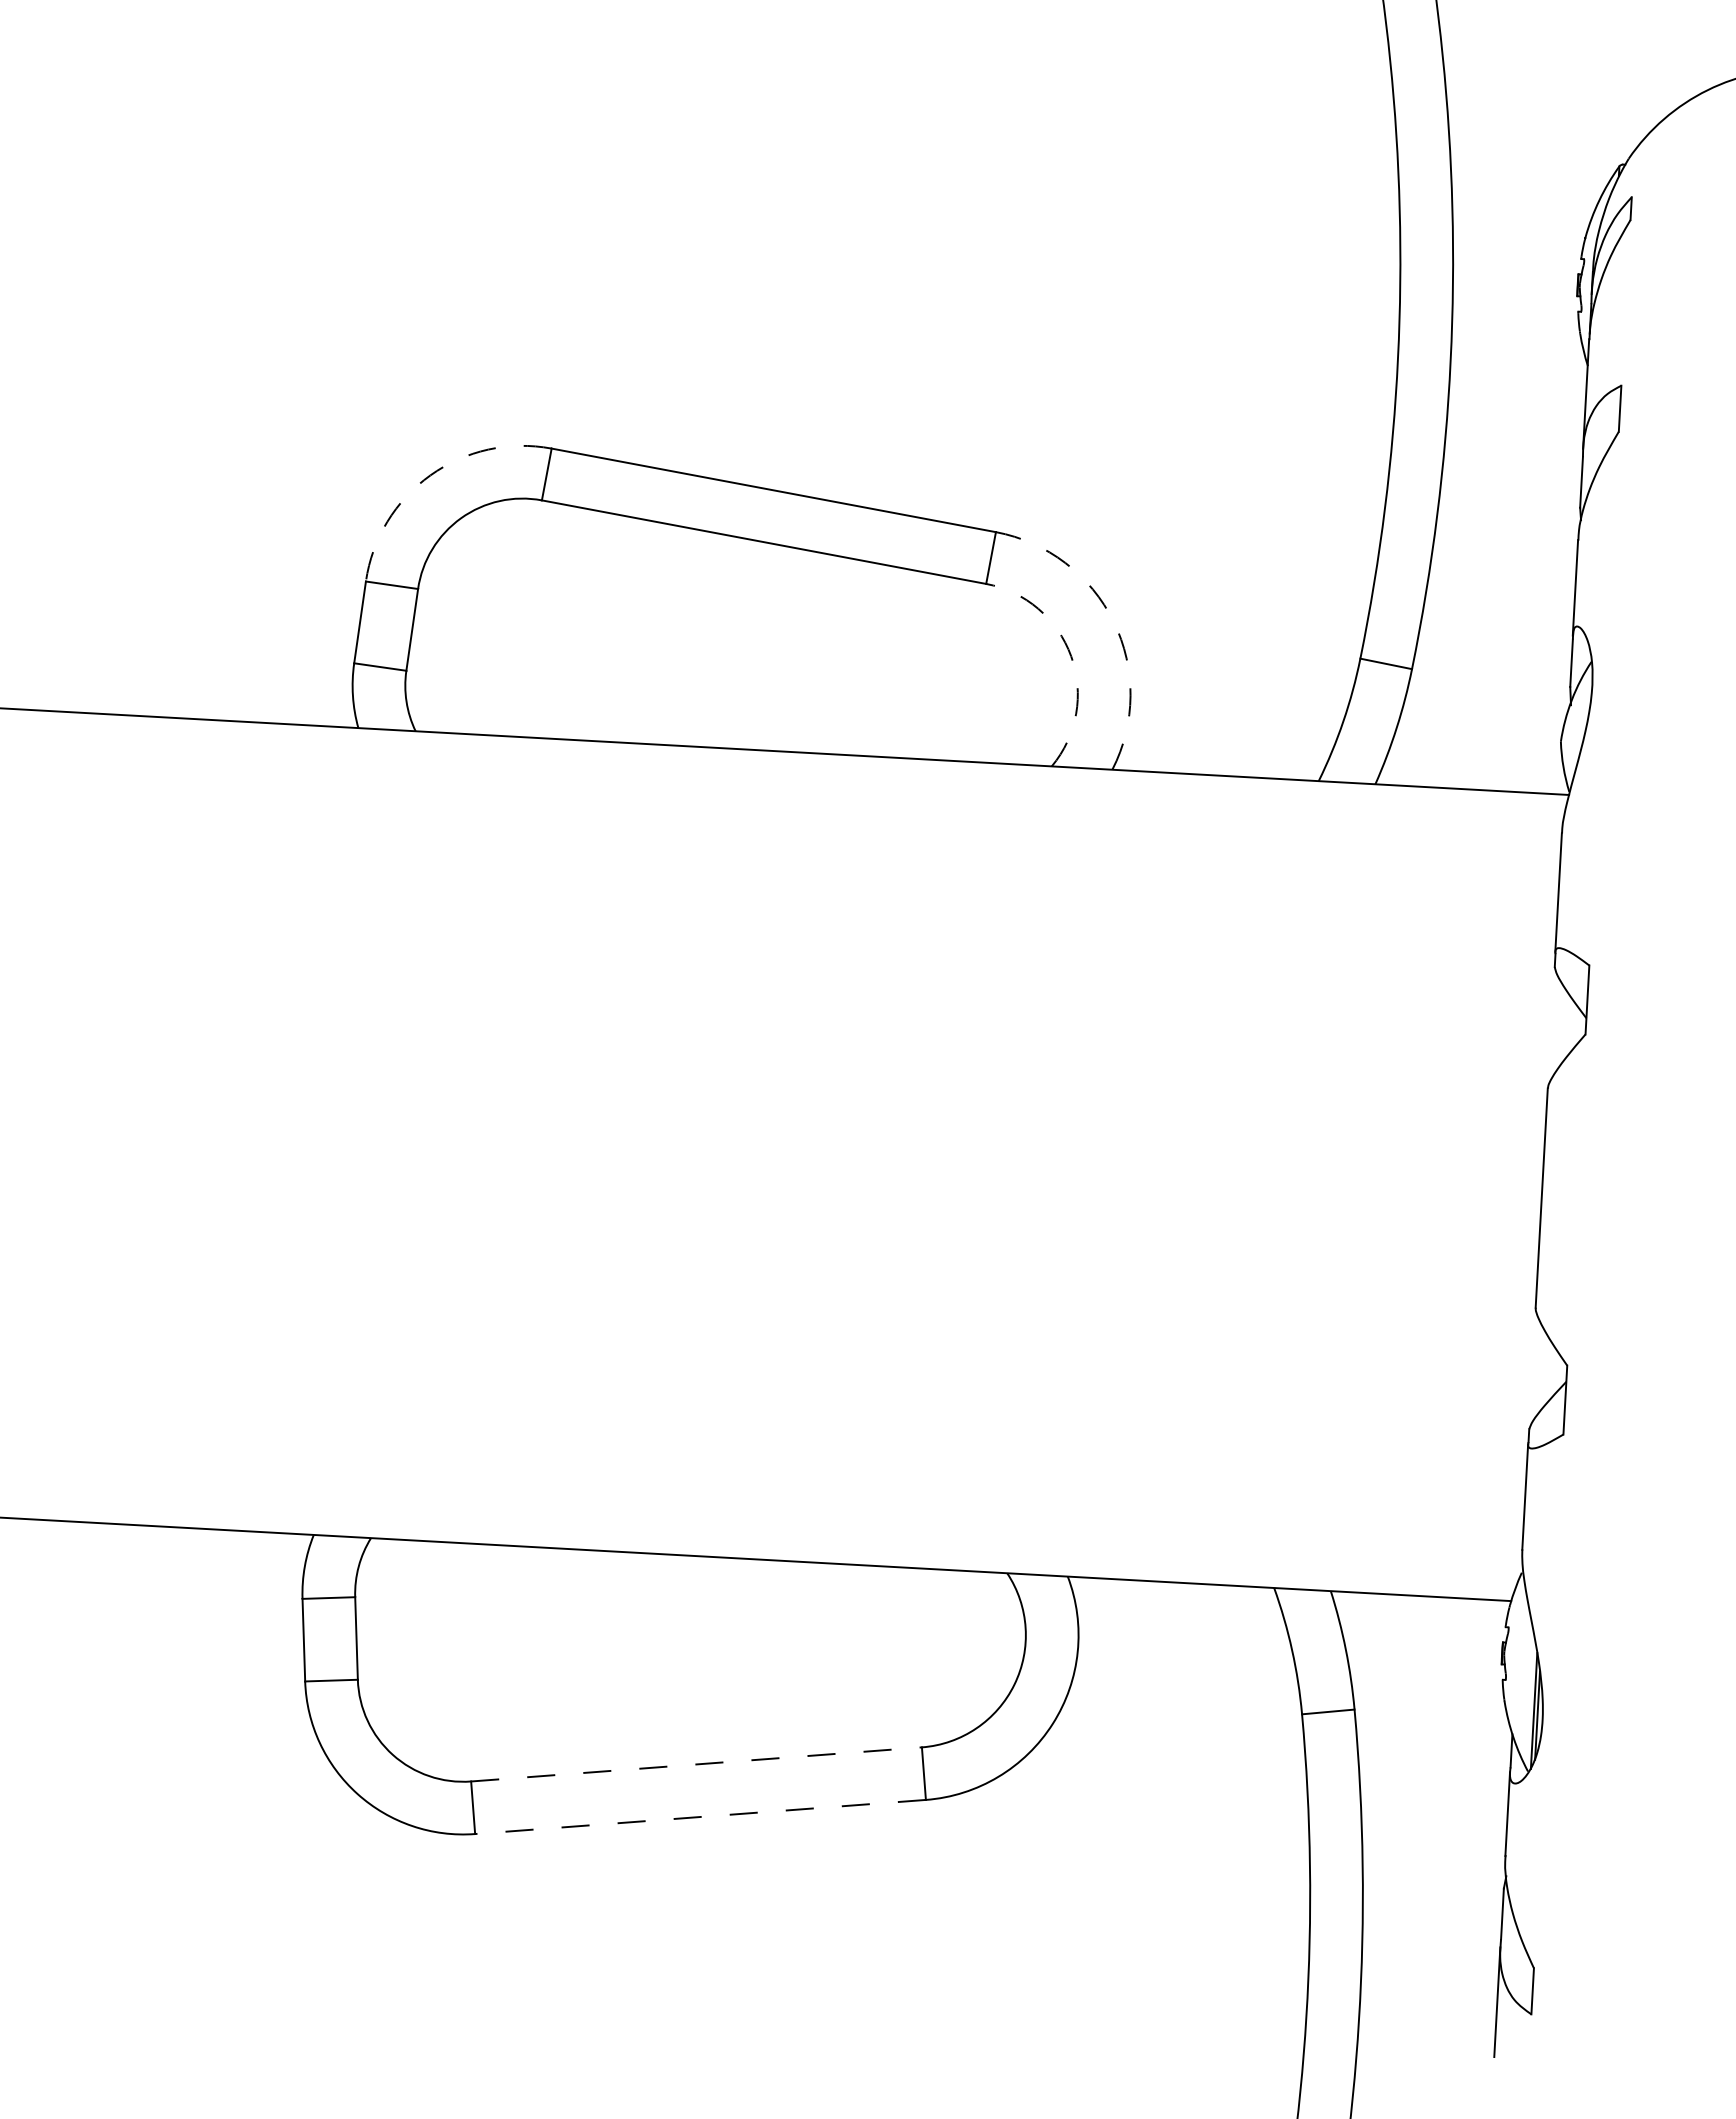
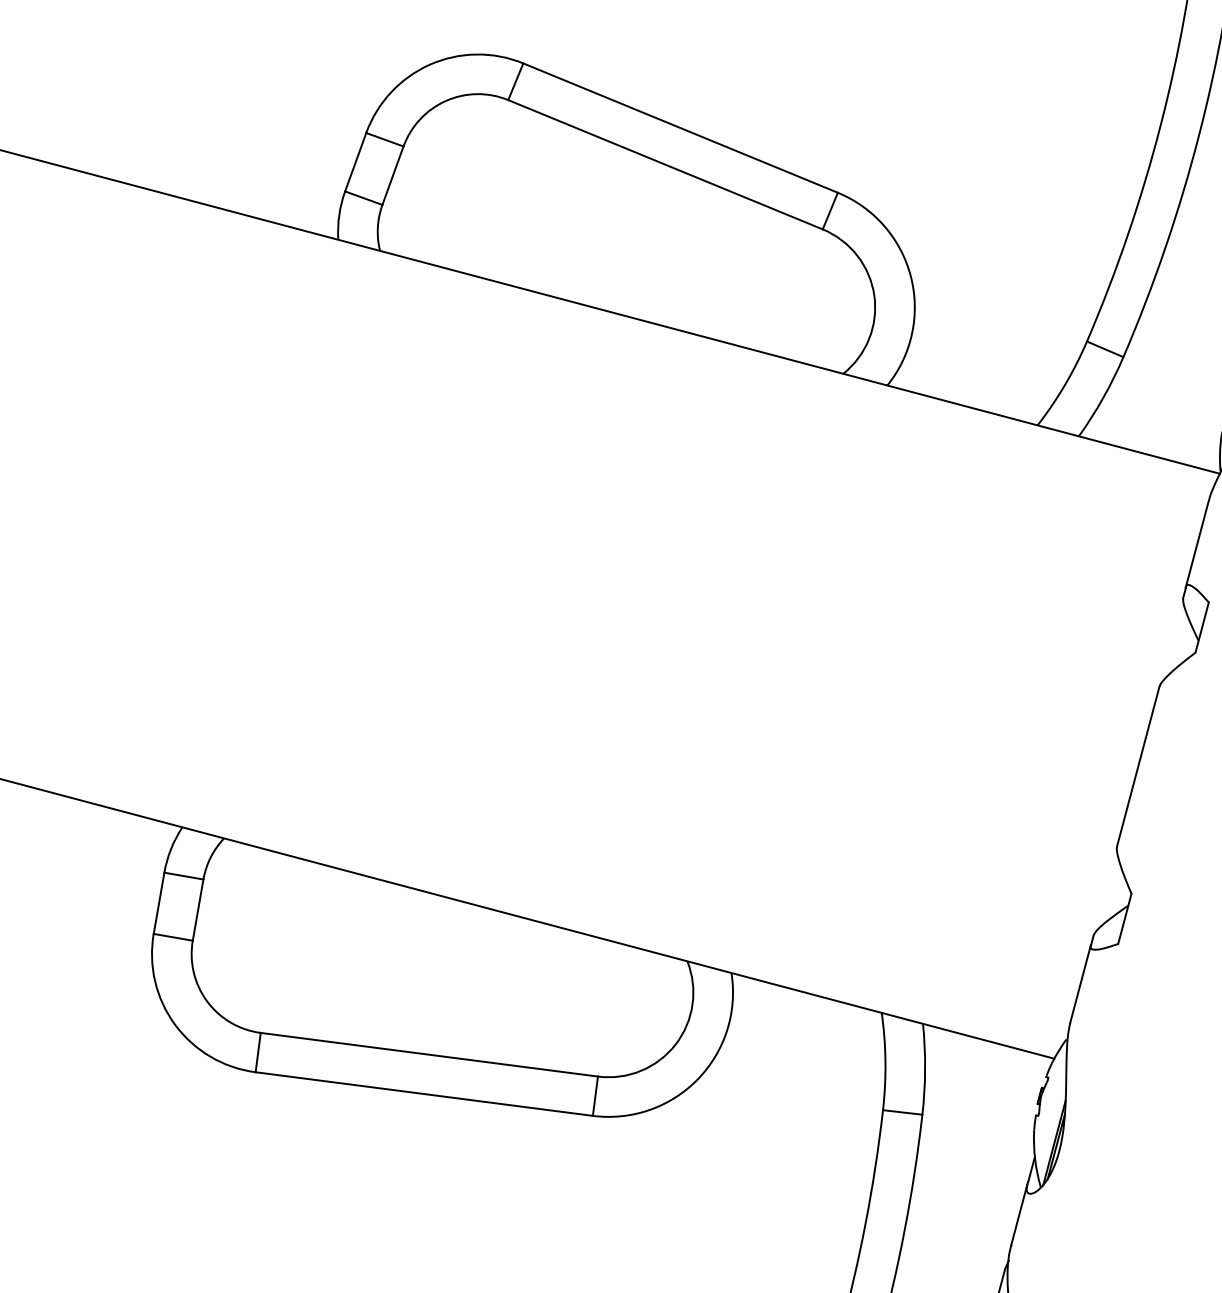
arc: (430, 475) -> (430, 64), dashed -> solid
arc: (1113, 621) -> (910, 276), dashed -> solid
arc: (1071, 656) -> (874, 295), dashed -> solid
line: (697, 1764) -> (430, 1054), dashed -> solid
line: (700, 1817) -> (424, 1094), dashed -> solid

